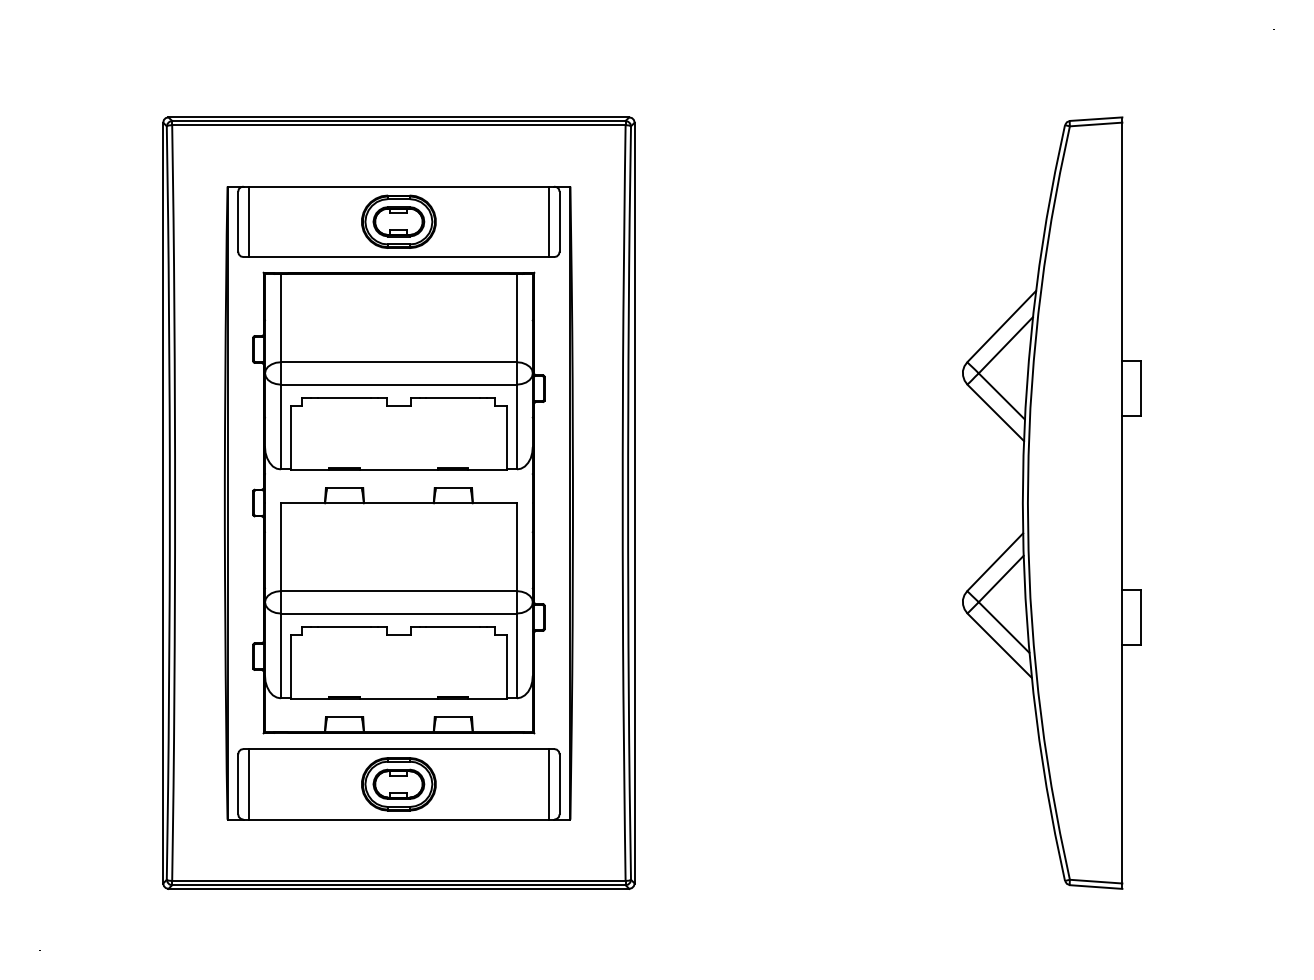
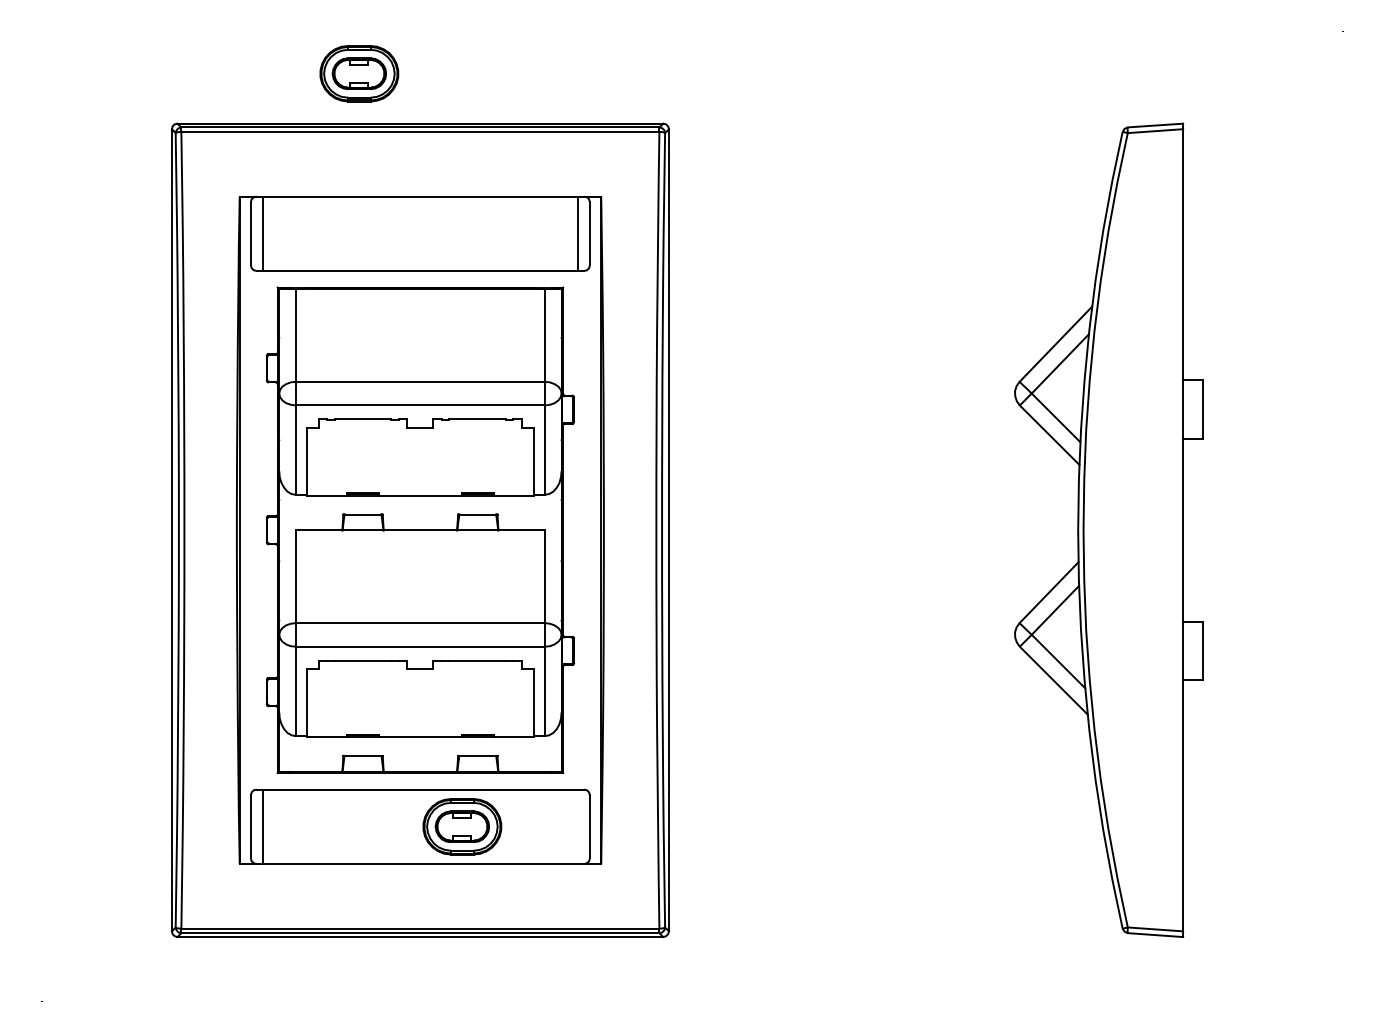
part: (399, 221) -> (359, 73), moved
part: (399, 784) -> (462, 826), moved
line: (548, 784) -> (578, 826), removed

